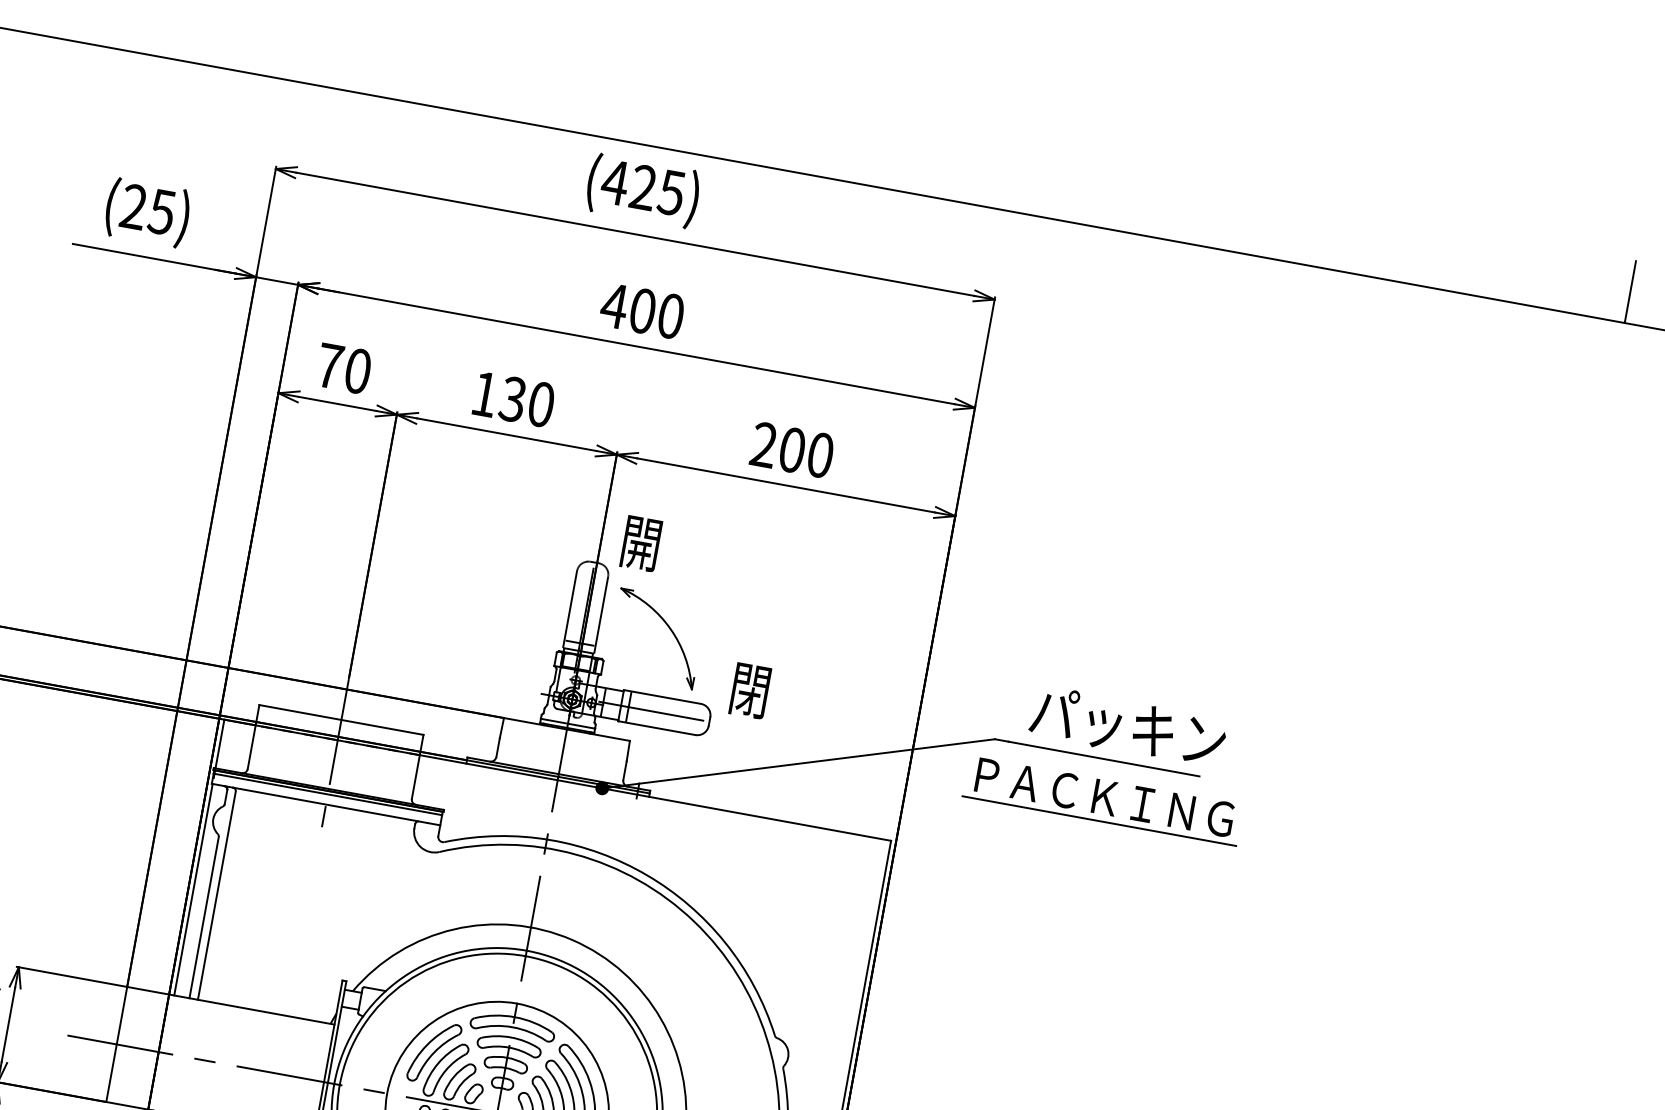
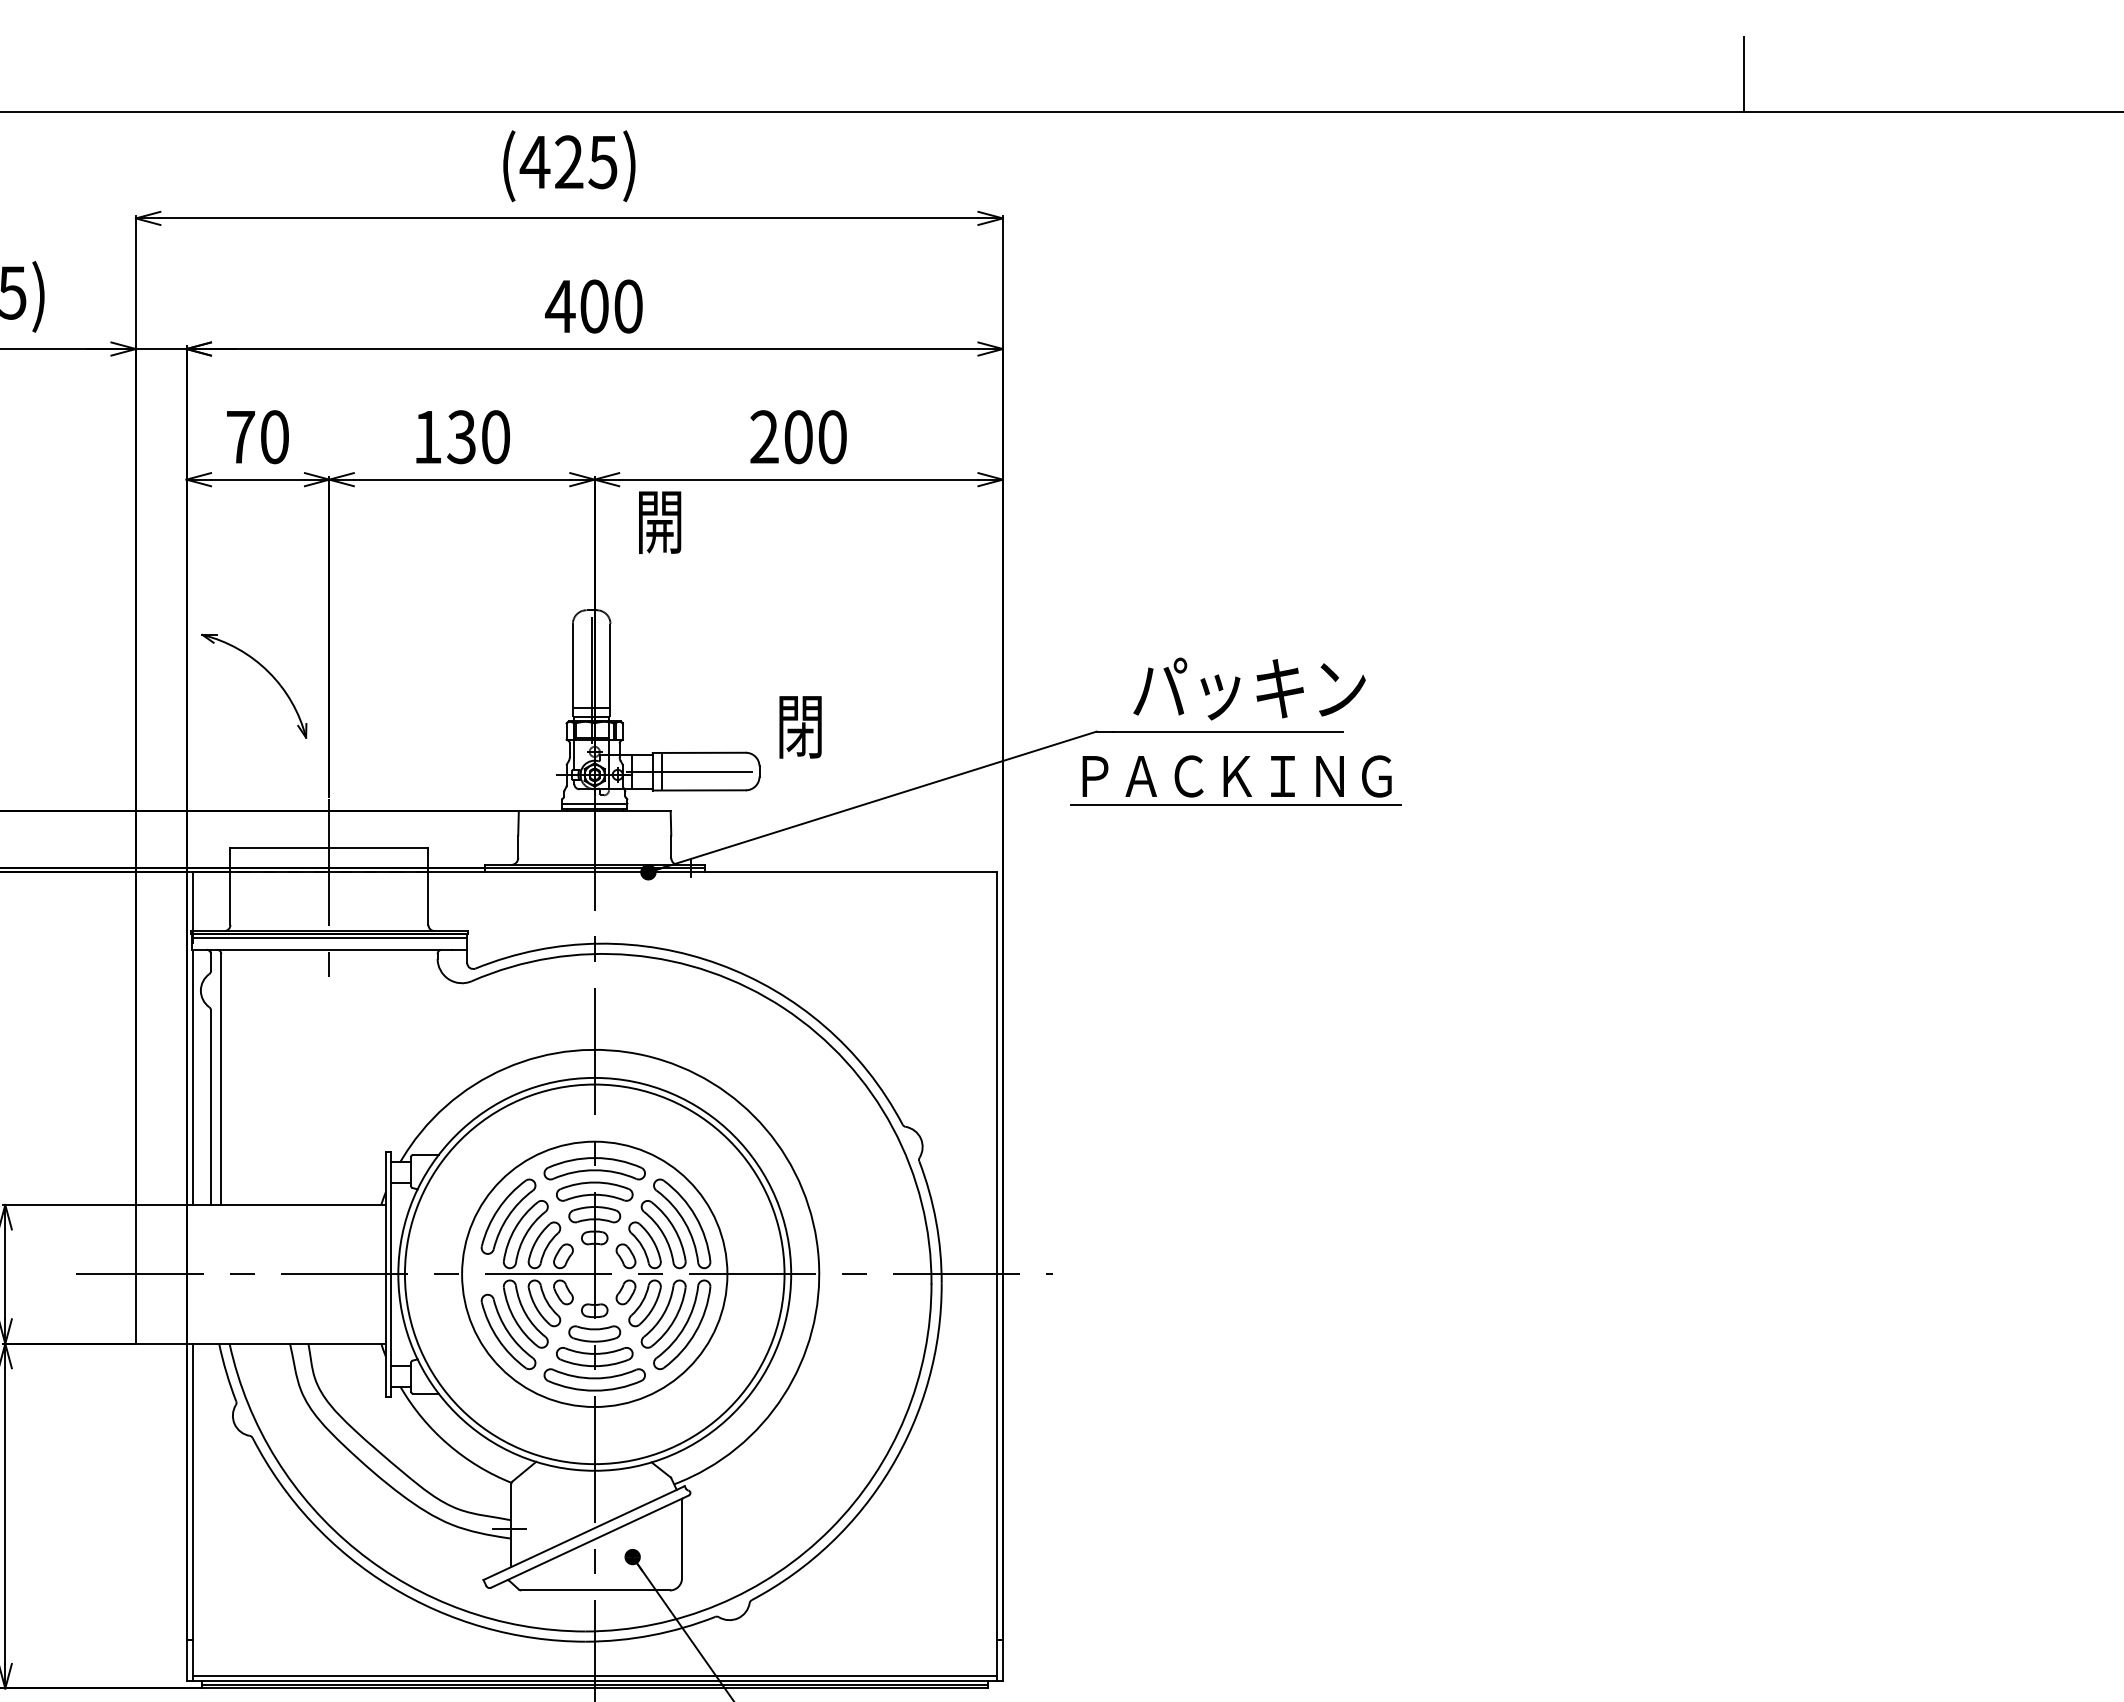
text: (641, 543) -> (660, 522), moved
part: (669, 629) -> (267, 672), moved

